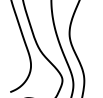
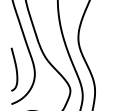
curve: (13, 60) -> (15, 68), added

